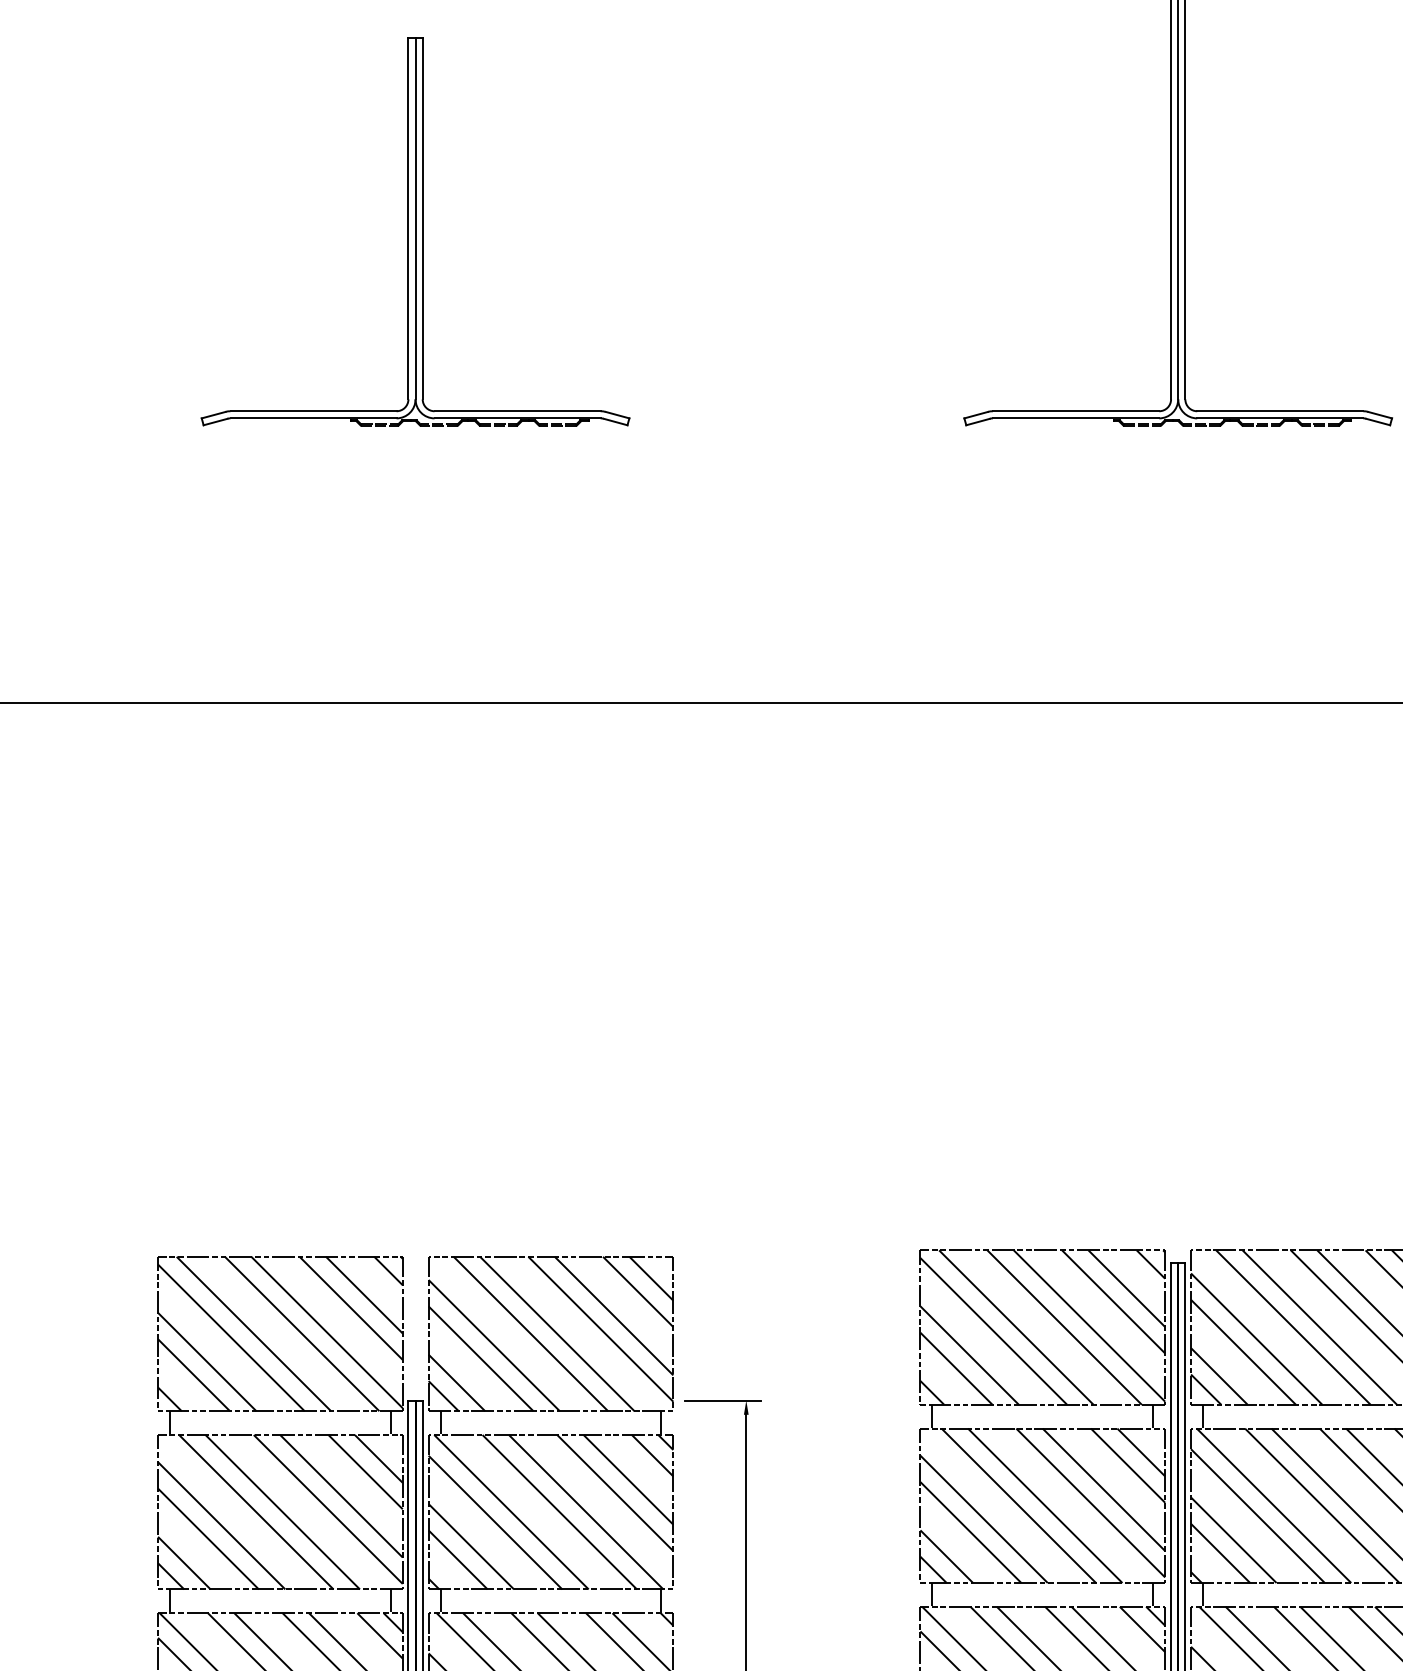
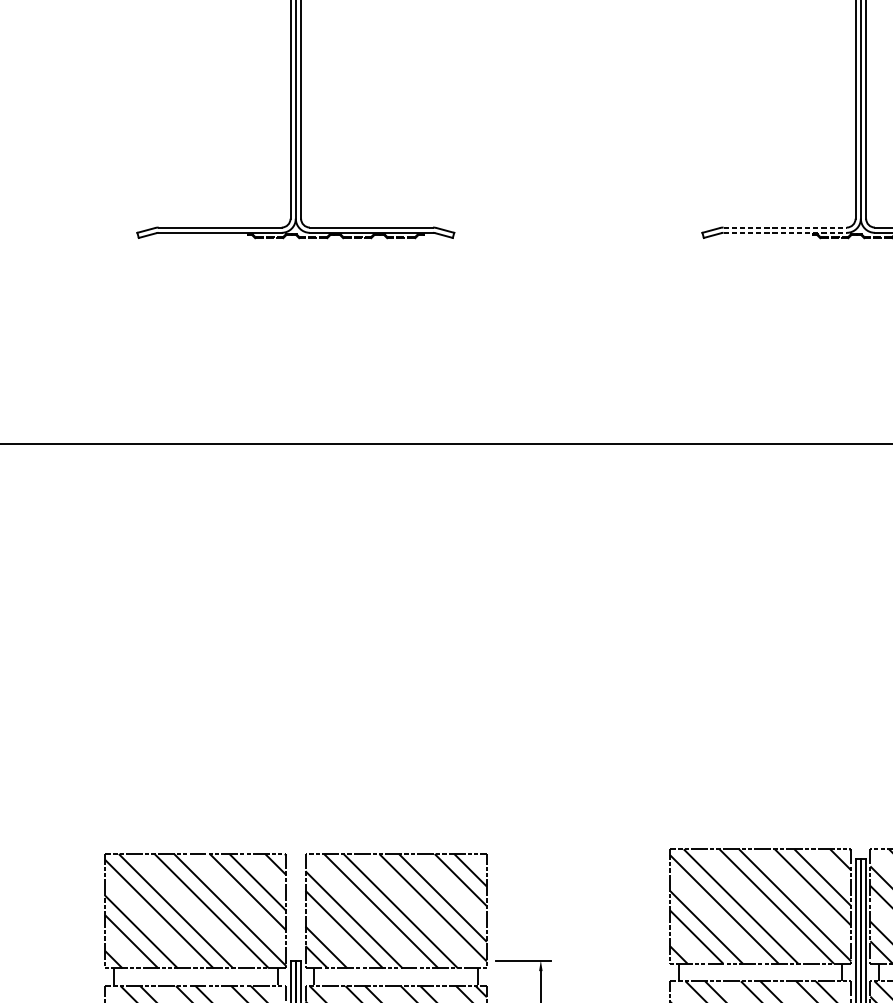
line: (1076, 411) -> (785, 227), solid -> dashed
line: (1076, 418) -> (785, 232), solid -> dashed

